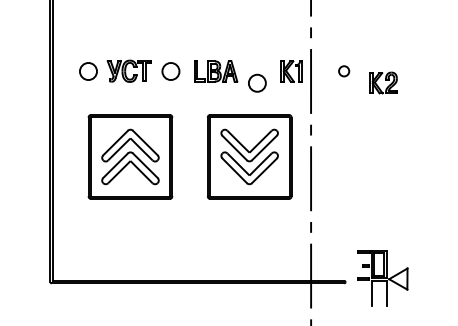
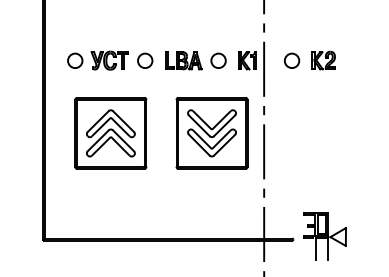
circle: (344, 71) -> (292, 60), size x1.67
circle: (257, 82) -> (218, 60), moved
part: (383, 82) -> (323, 60), moved

